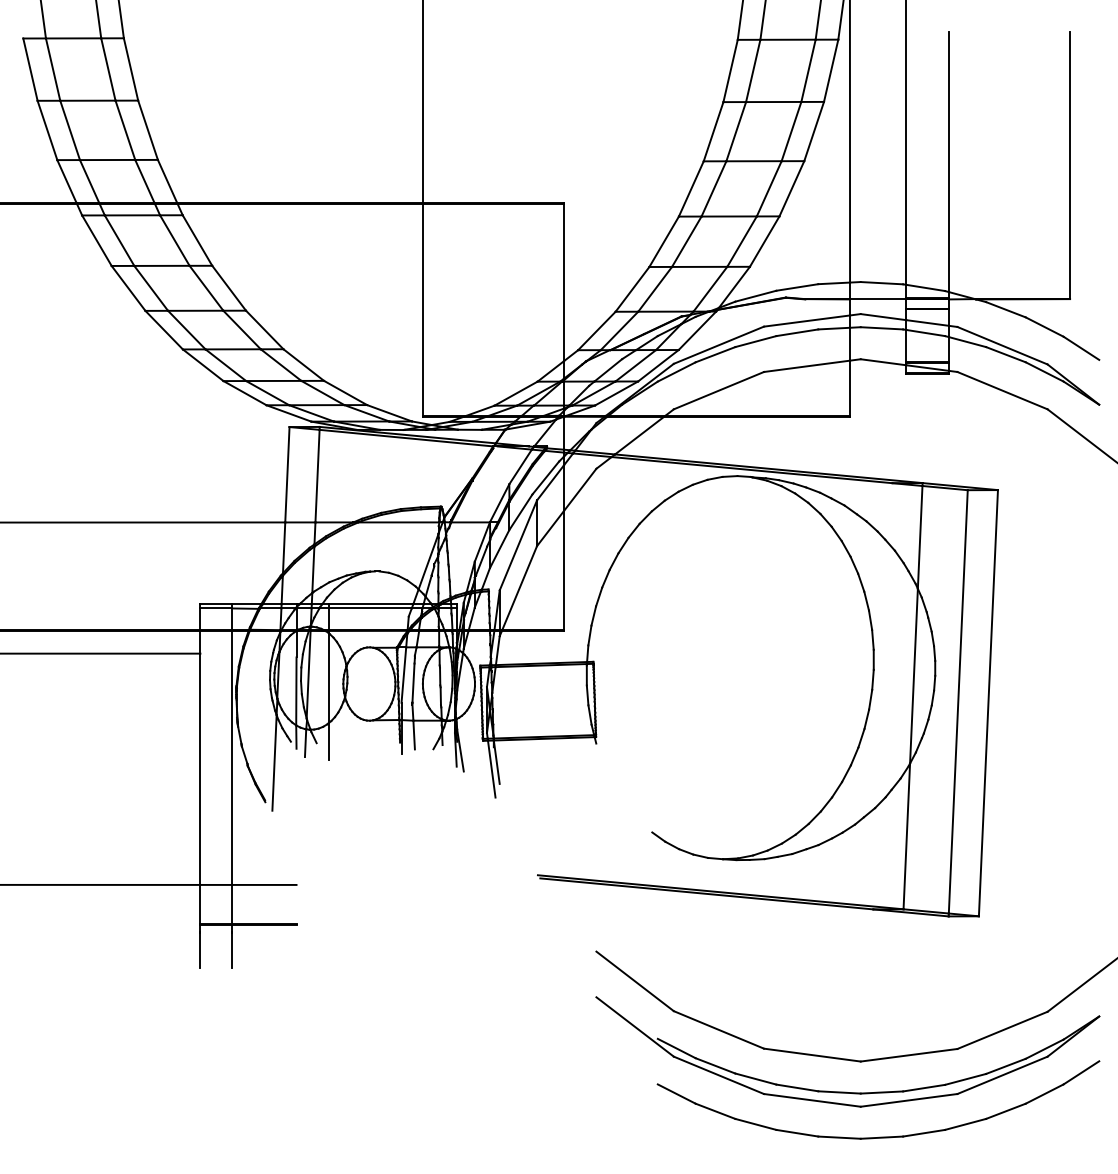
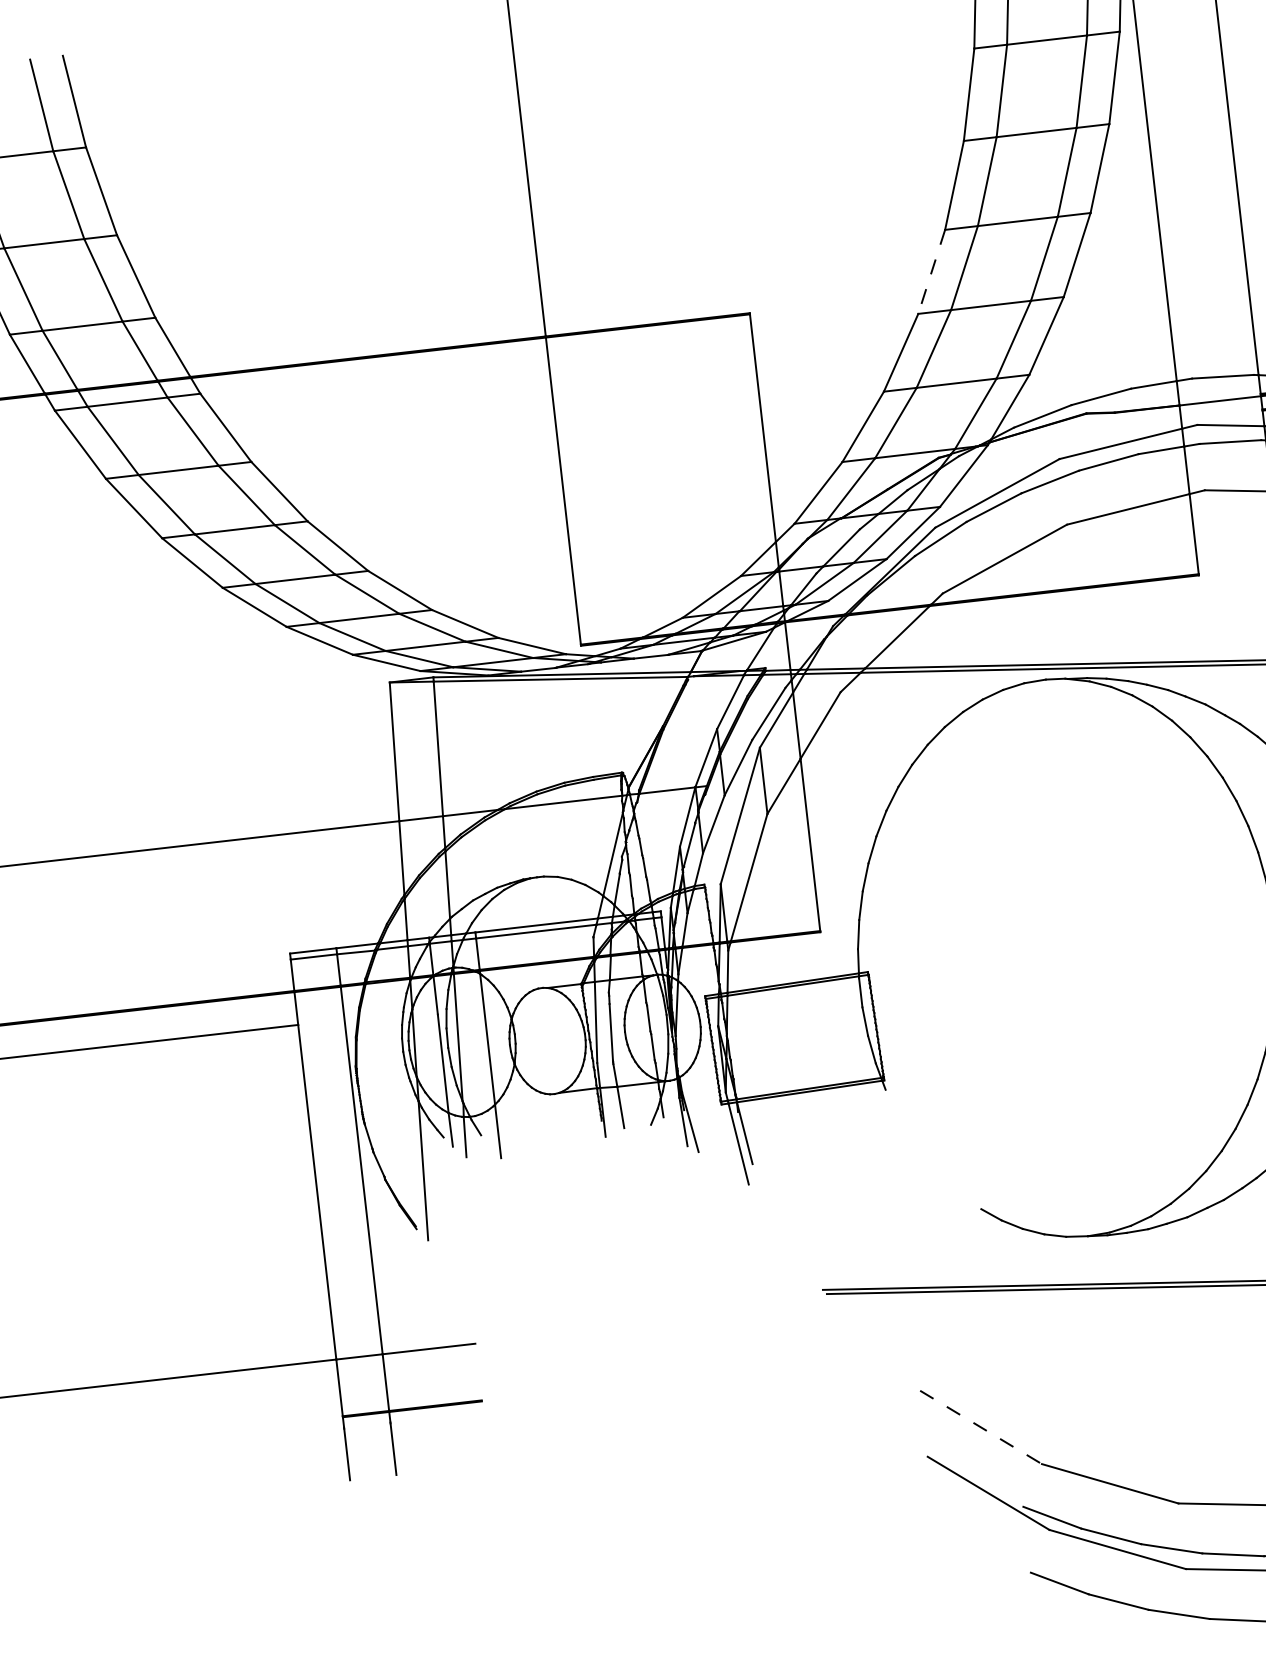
line: (691, 189) -> (932, 272), solid -> dashed
line: (635, 981) -> (981, 1427), solid -> dashed

